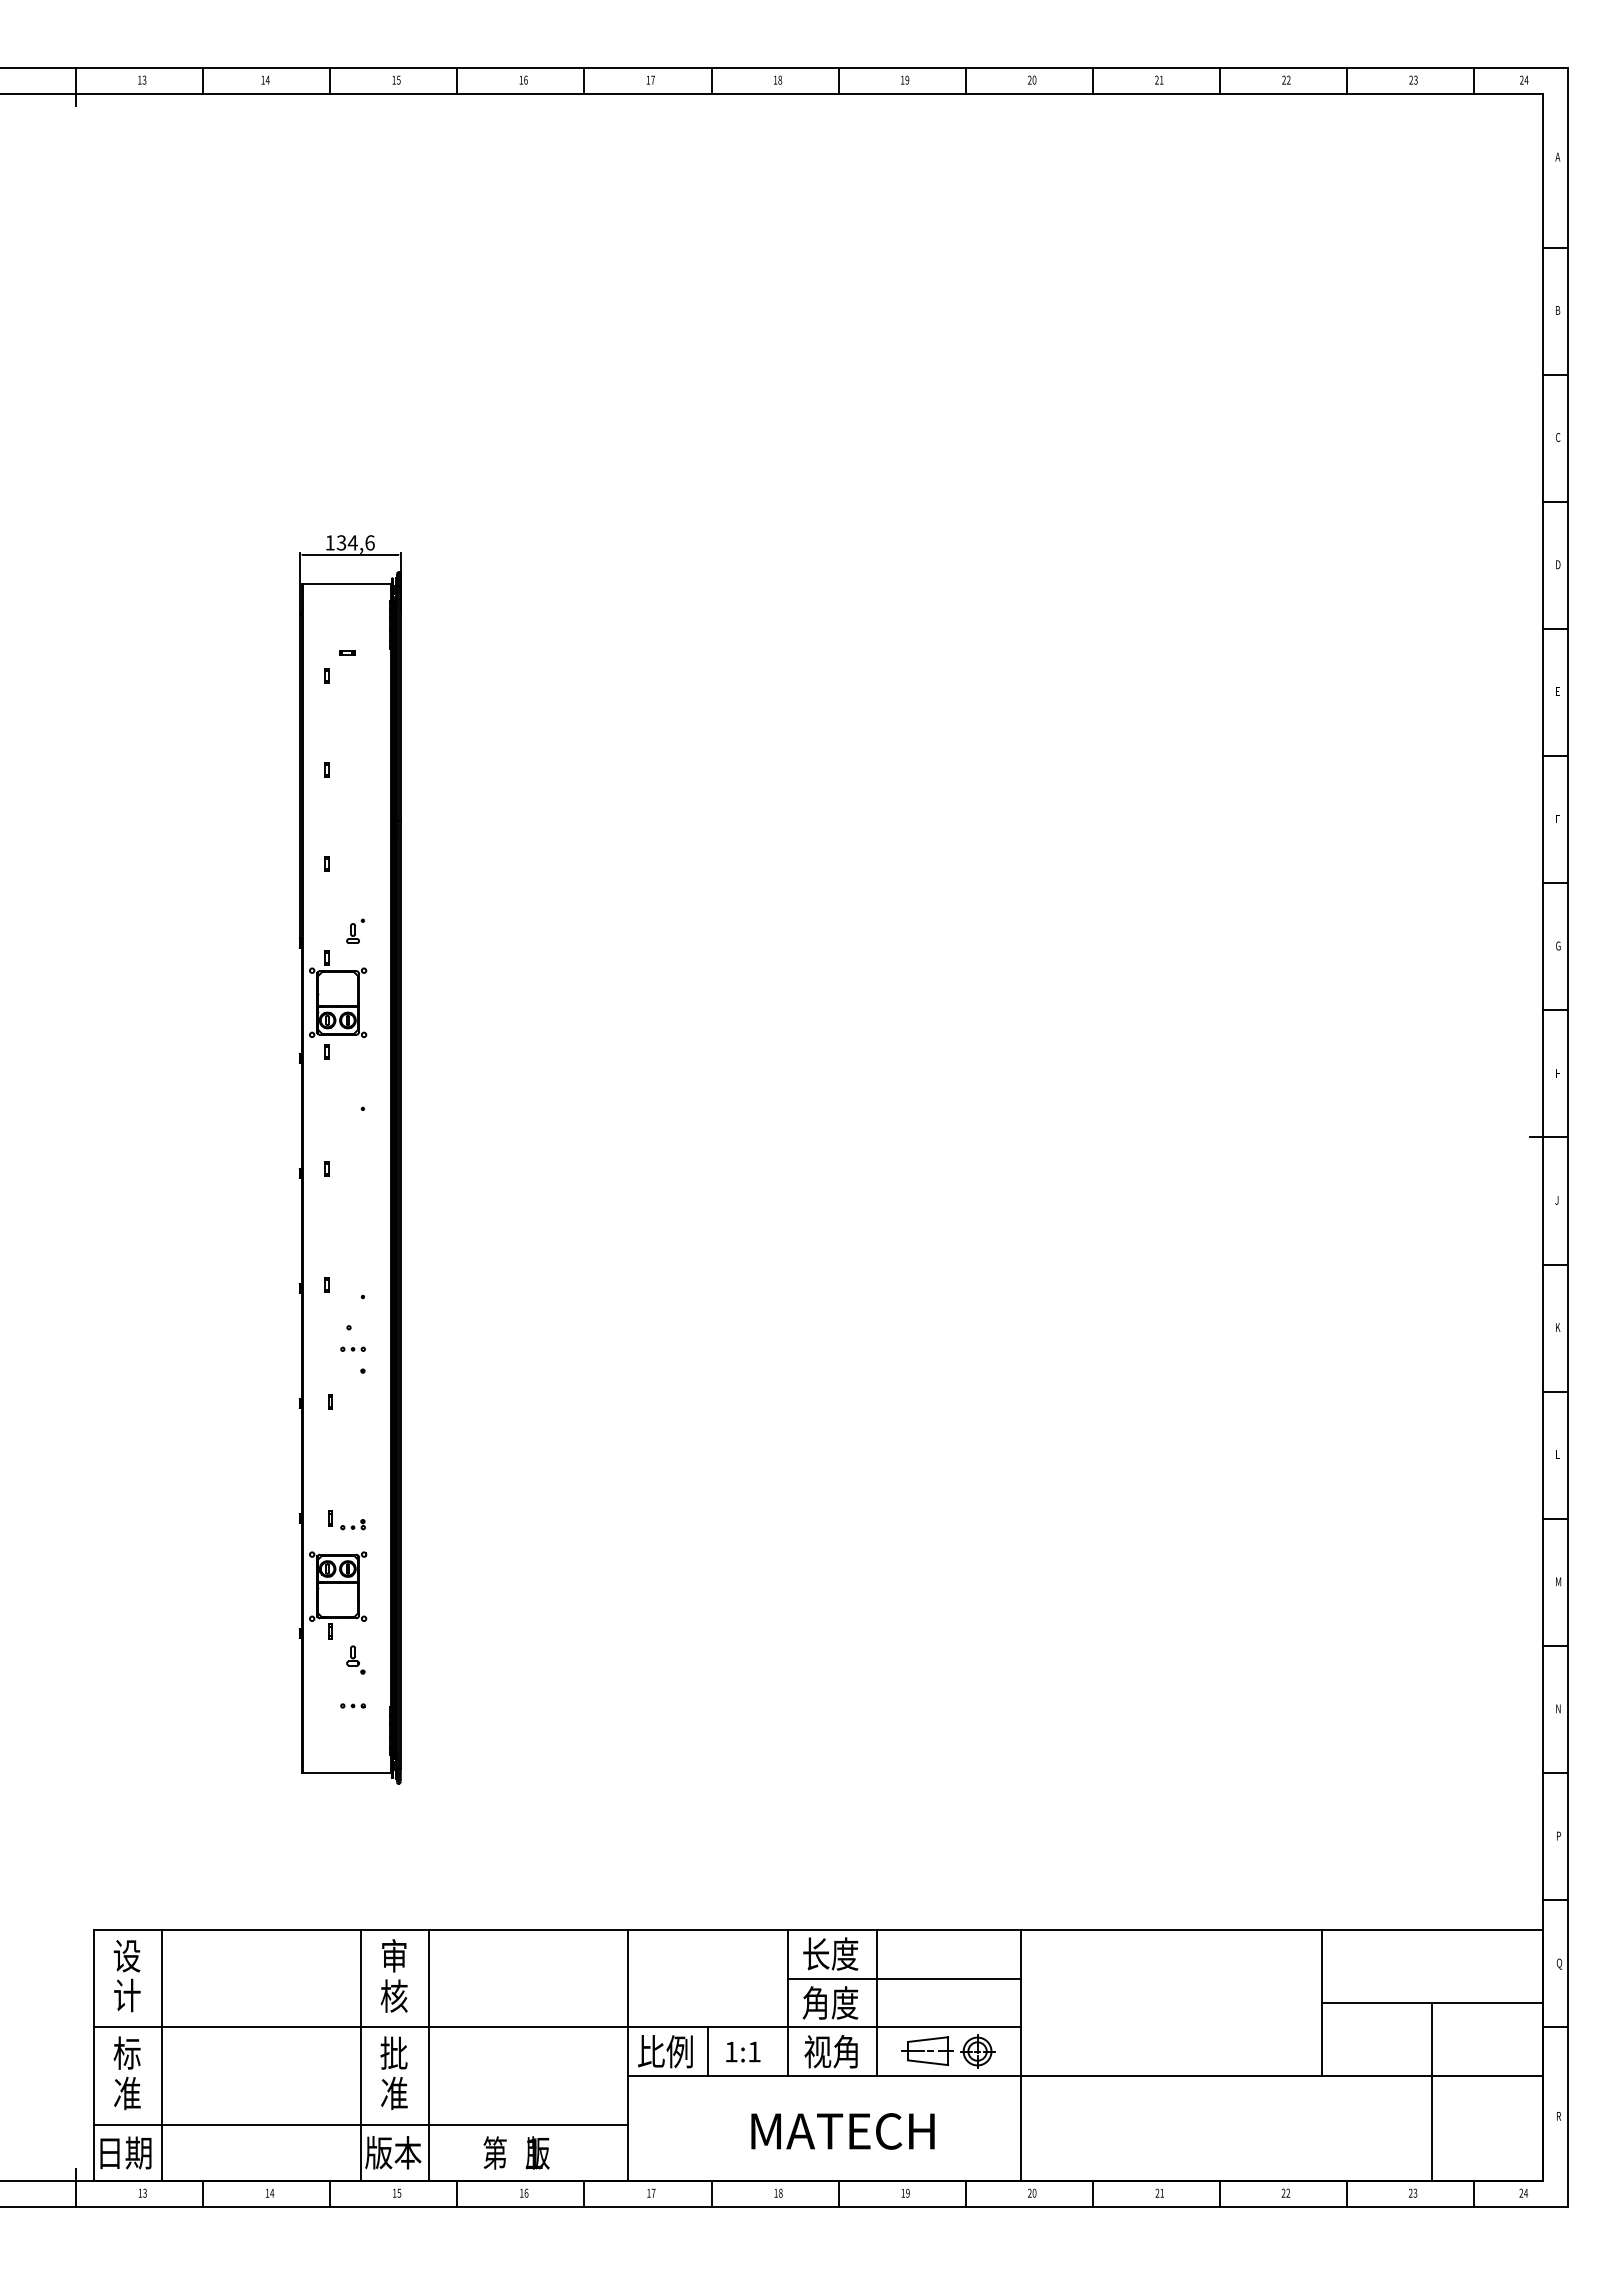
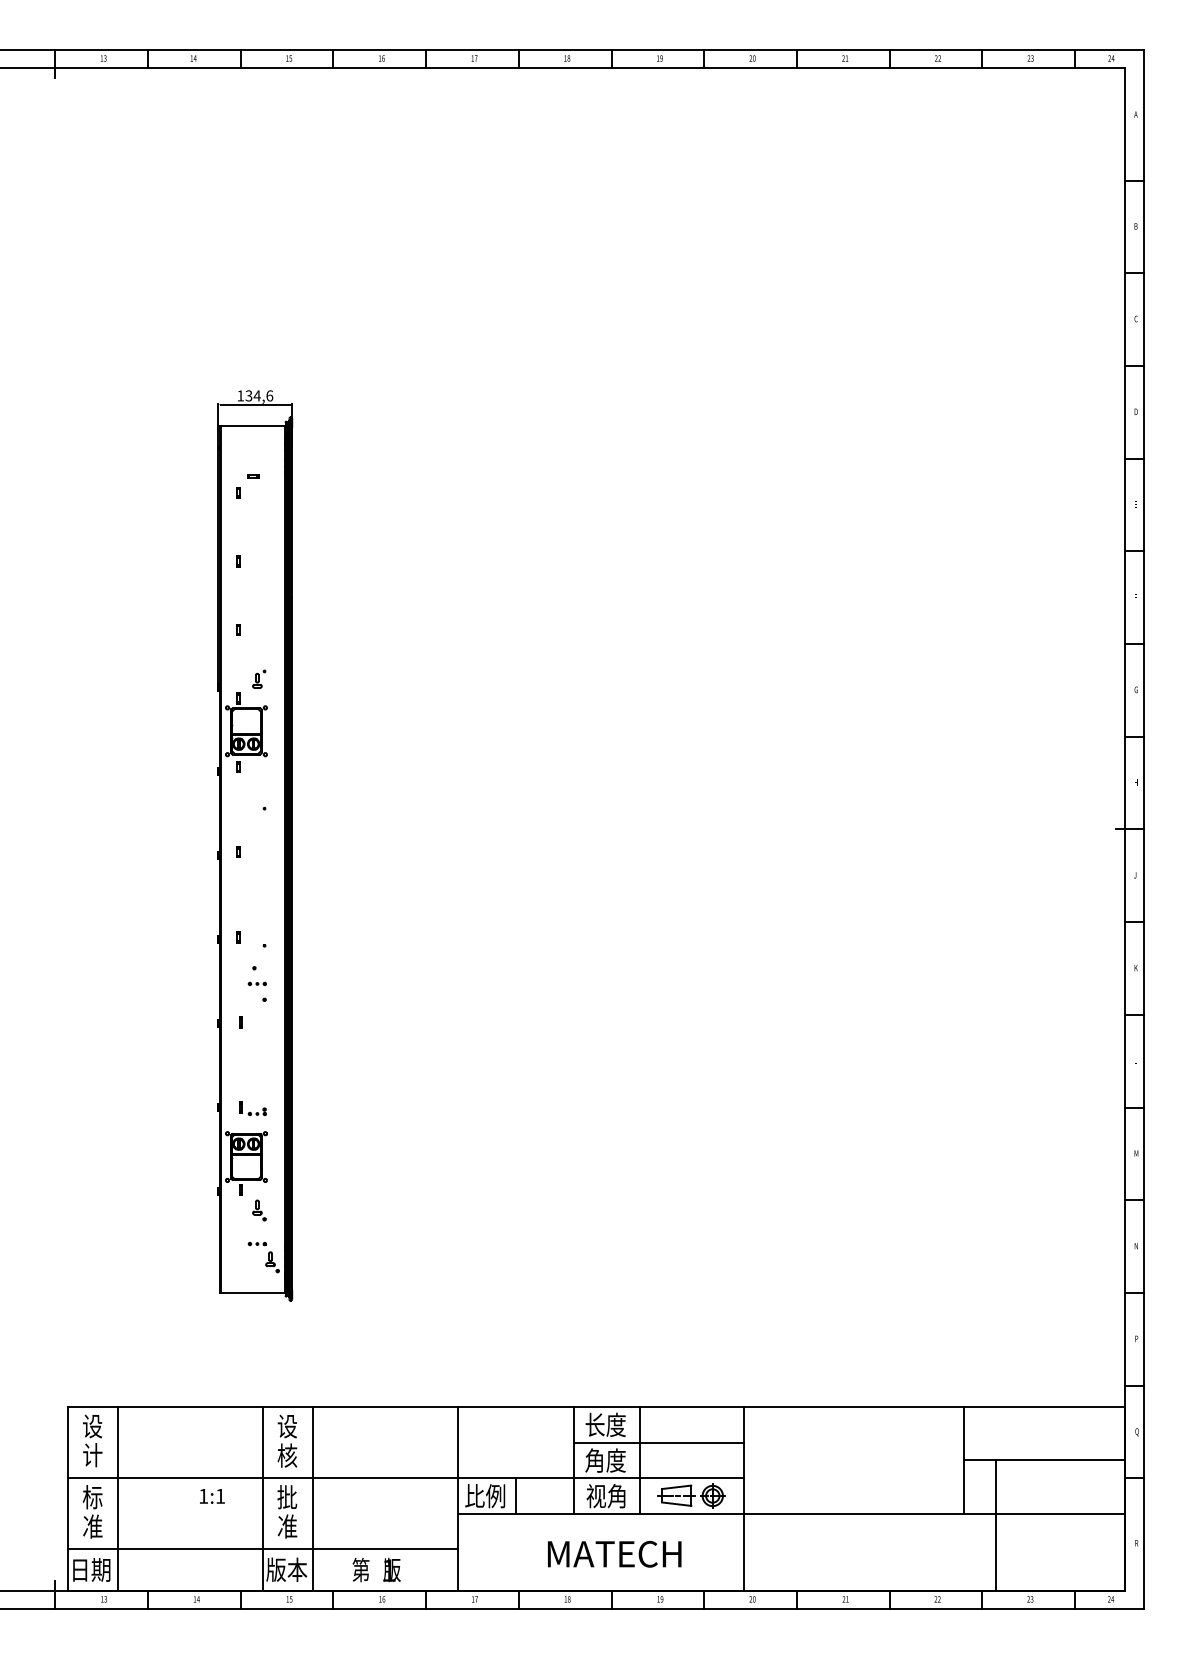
part: (373, 1730) -> (272, 1261), added
text: (394, 1955) -> (287, 1425), 审 -> 设
text: (743, 2051) -> (212, 1495), moved
line: (1432, 2091) -> (996, 1525), moved

